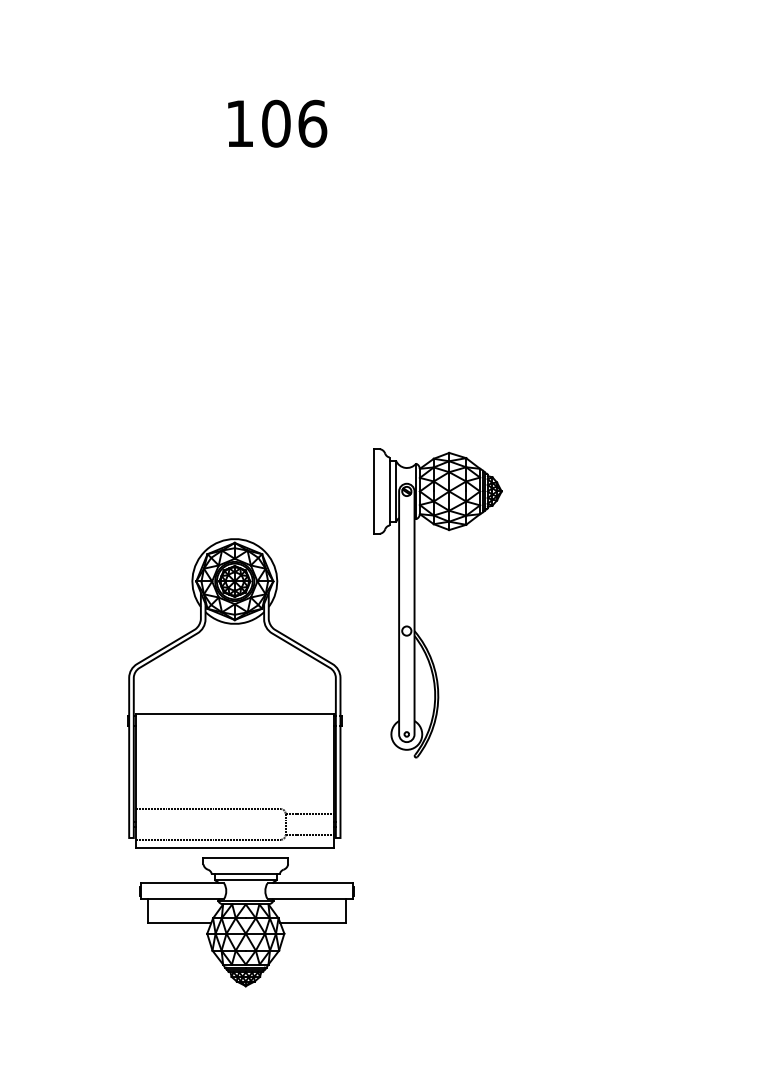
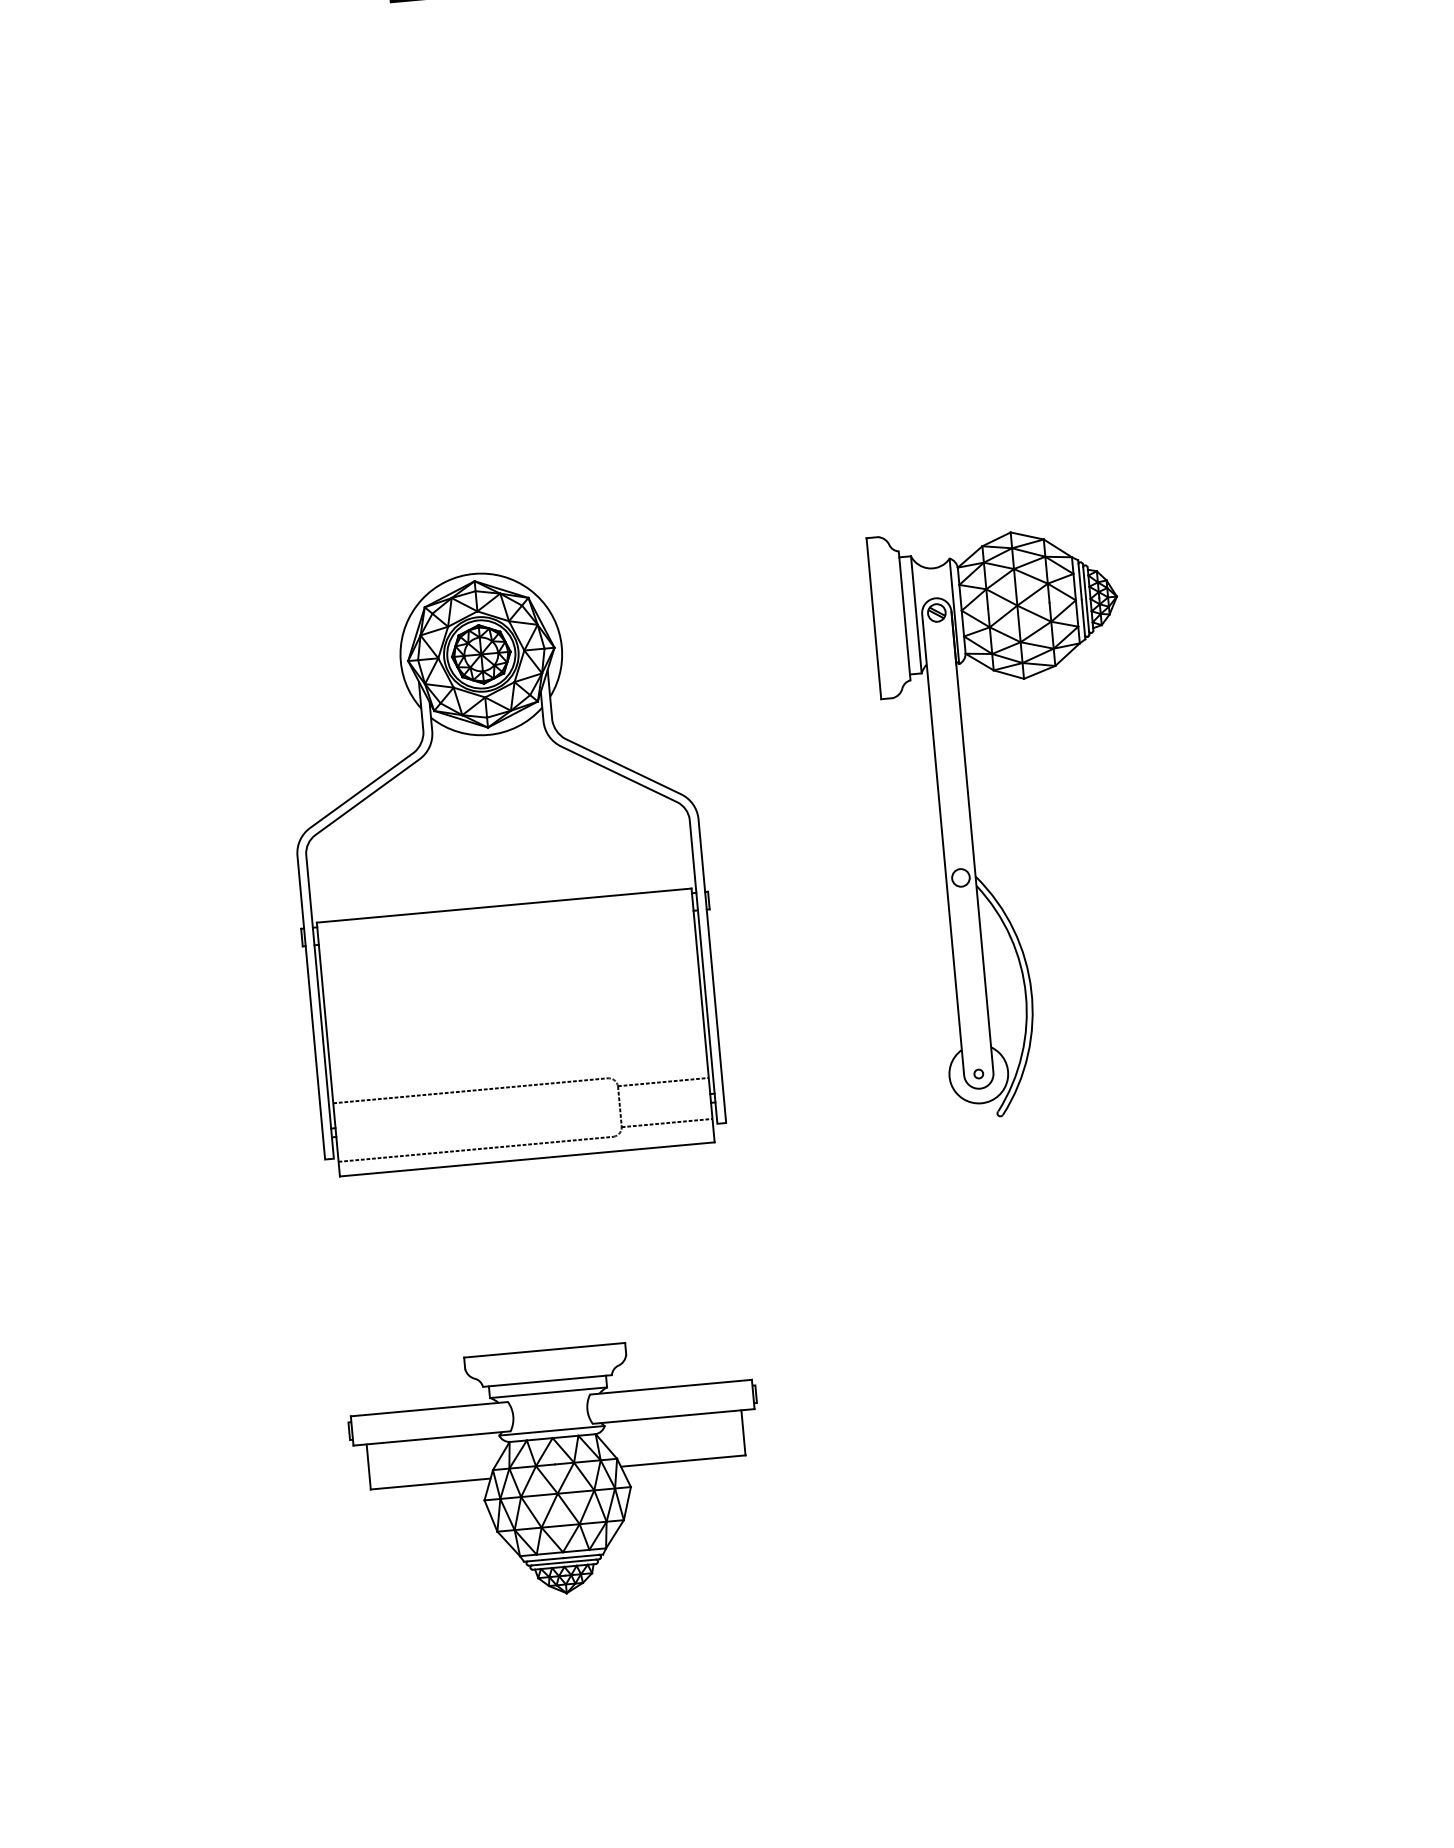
part: (415, 603) -> (972, 824), moved
part: (234, 693) -> (500, 867), moved

